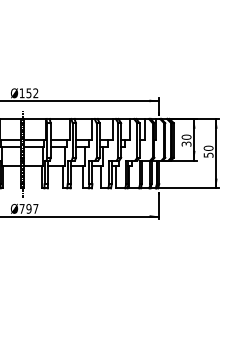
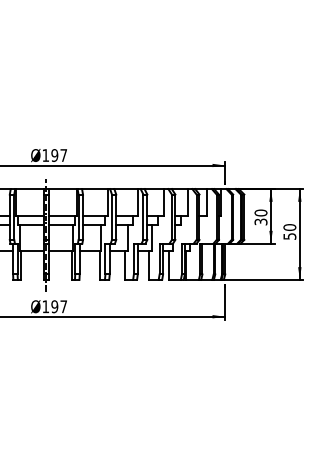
text: (32, 93) -> (59, 155), 152 -> 197
text: (21, 208) -> (45, 306), 797 -> 197

